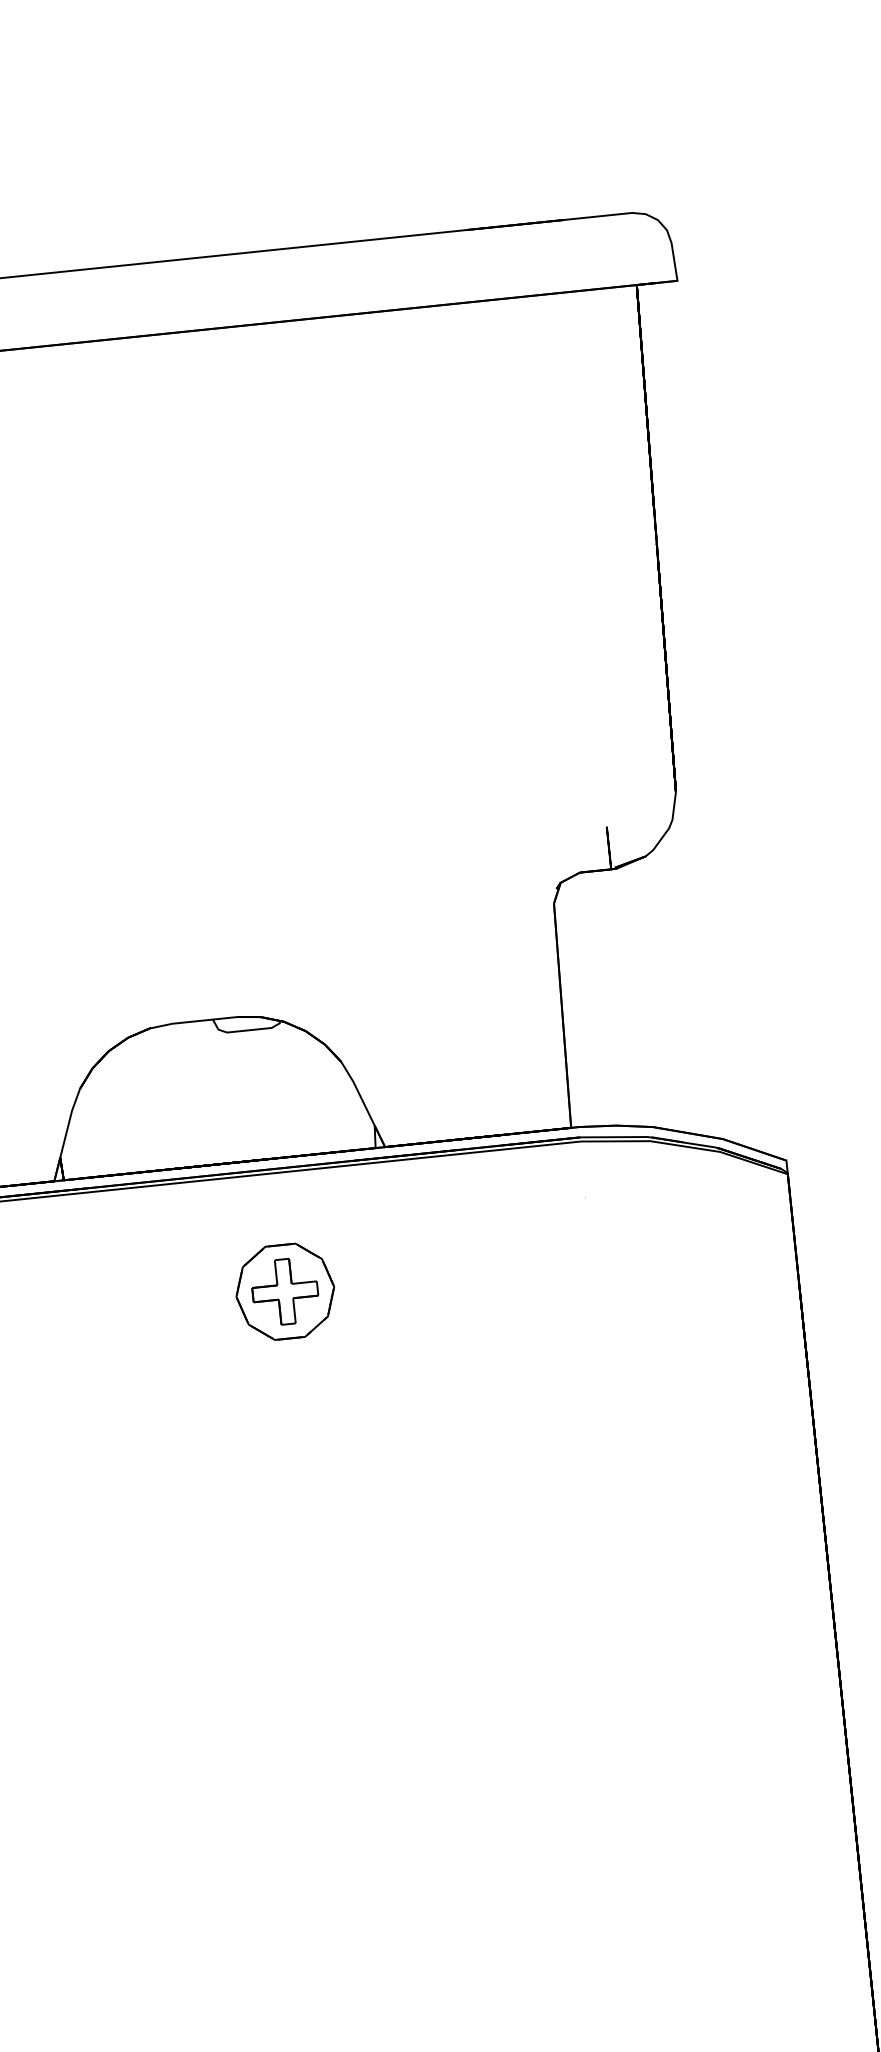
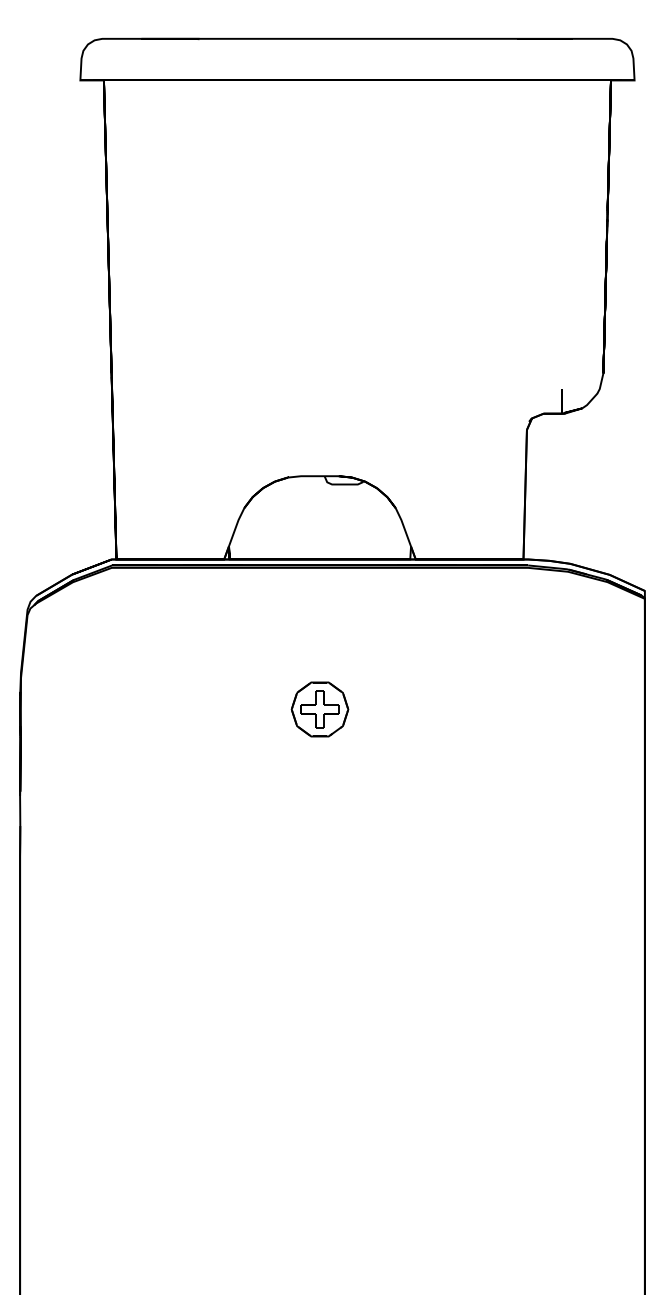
part: (284, 1291) -> (319, 709), moved

